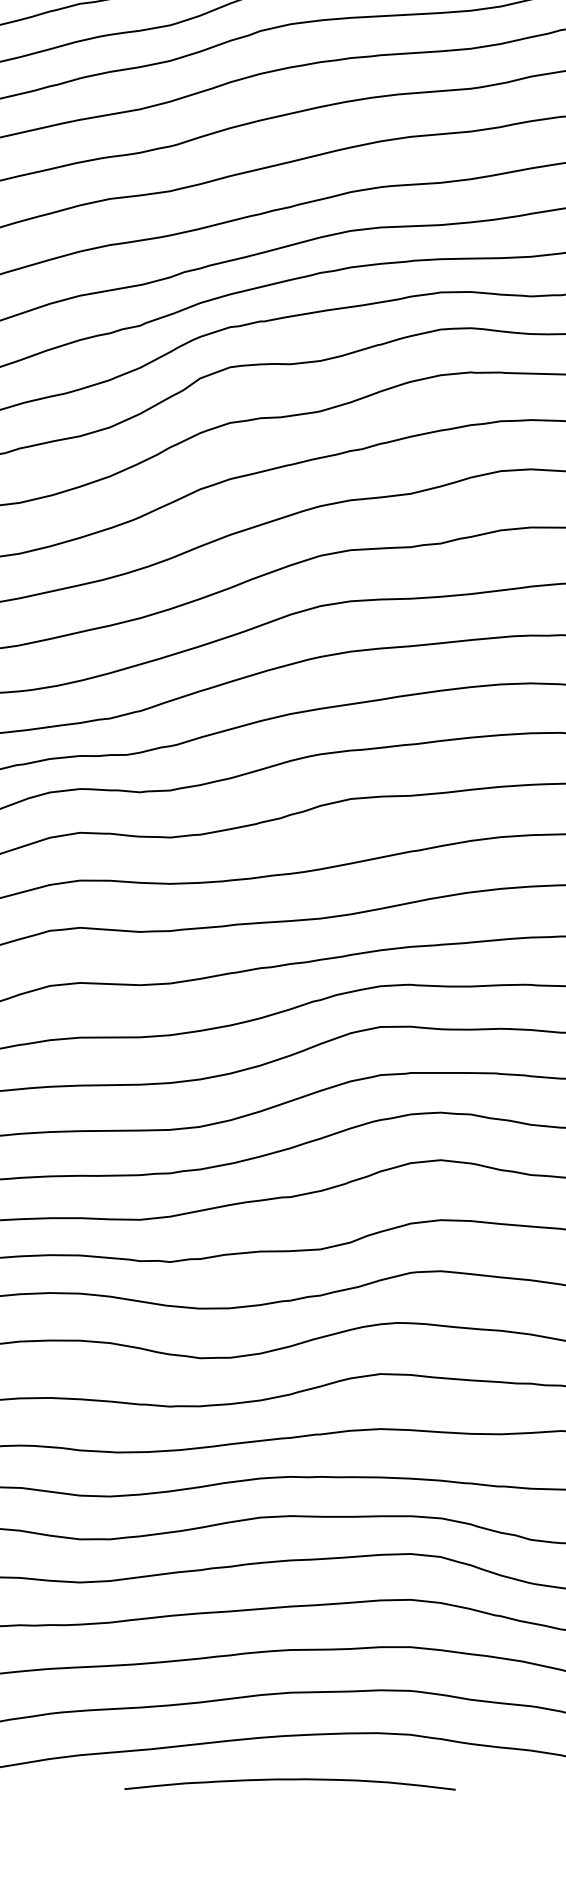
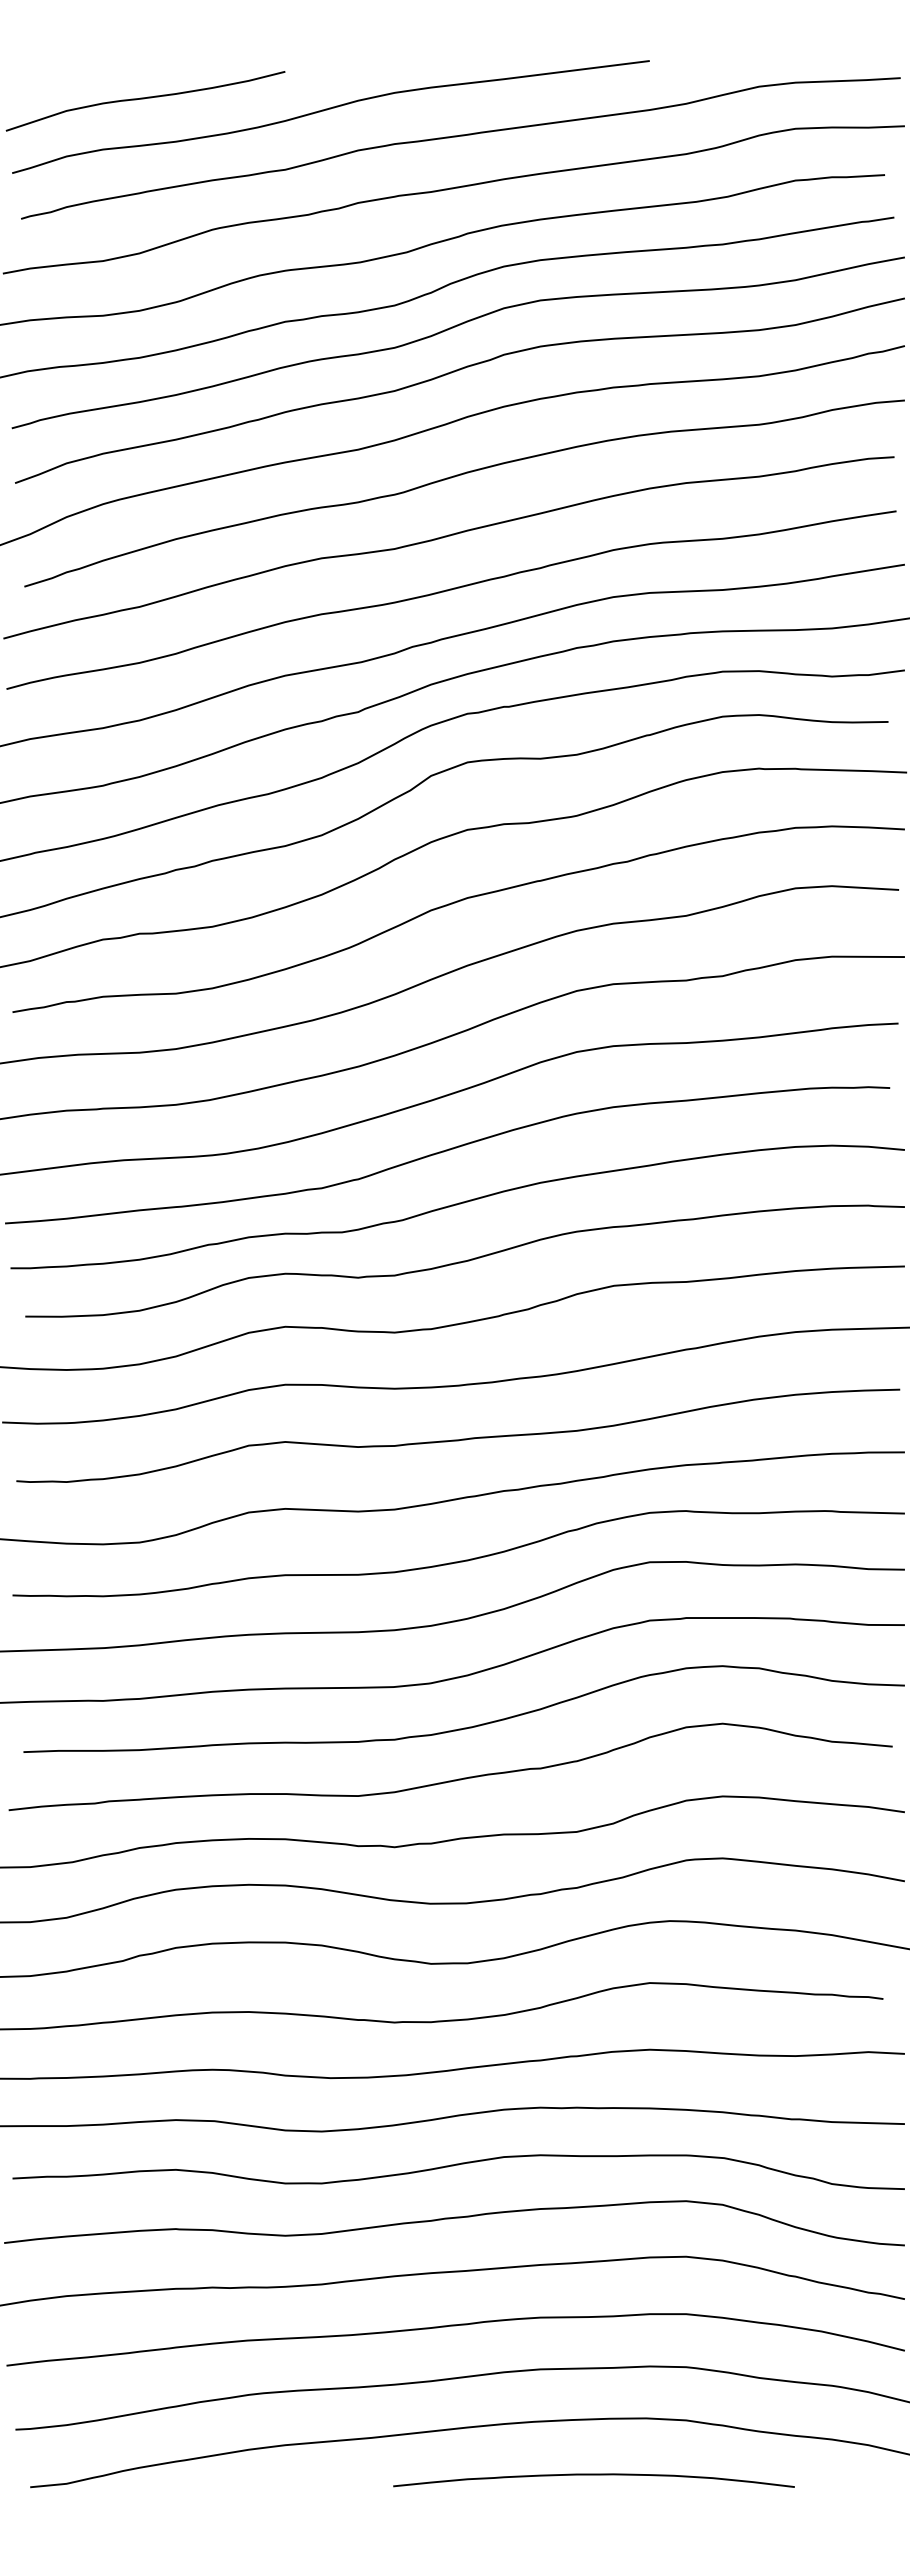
curve: (289, 1780) -> (593, 2475), moved

